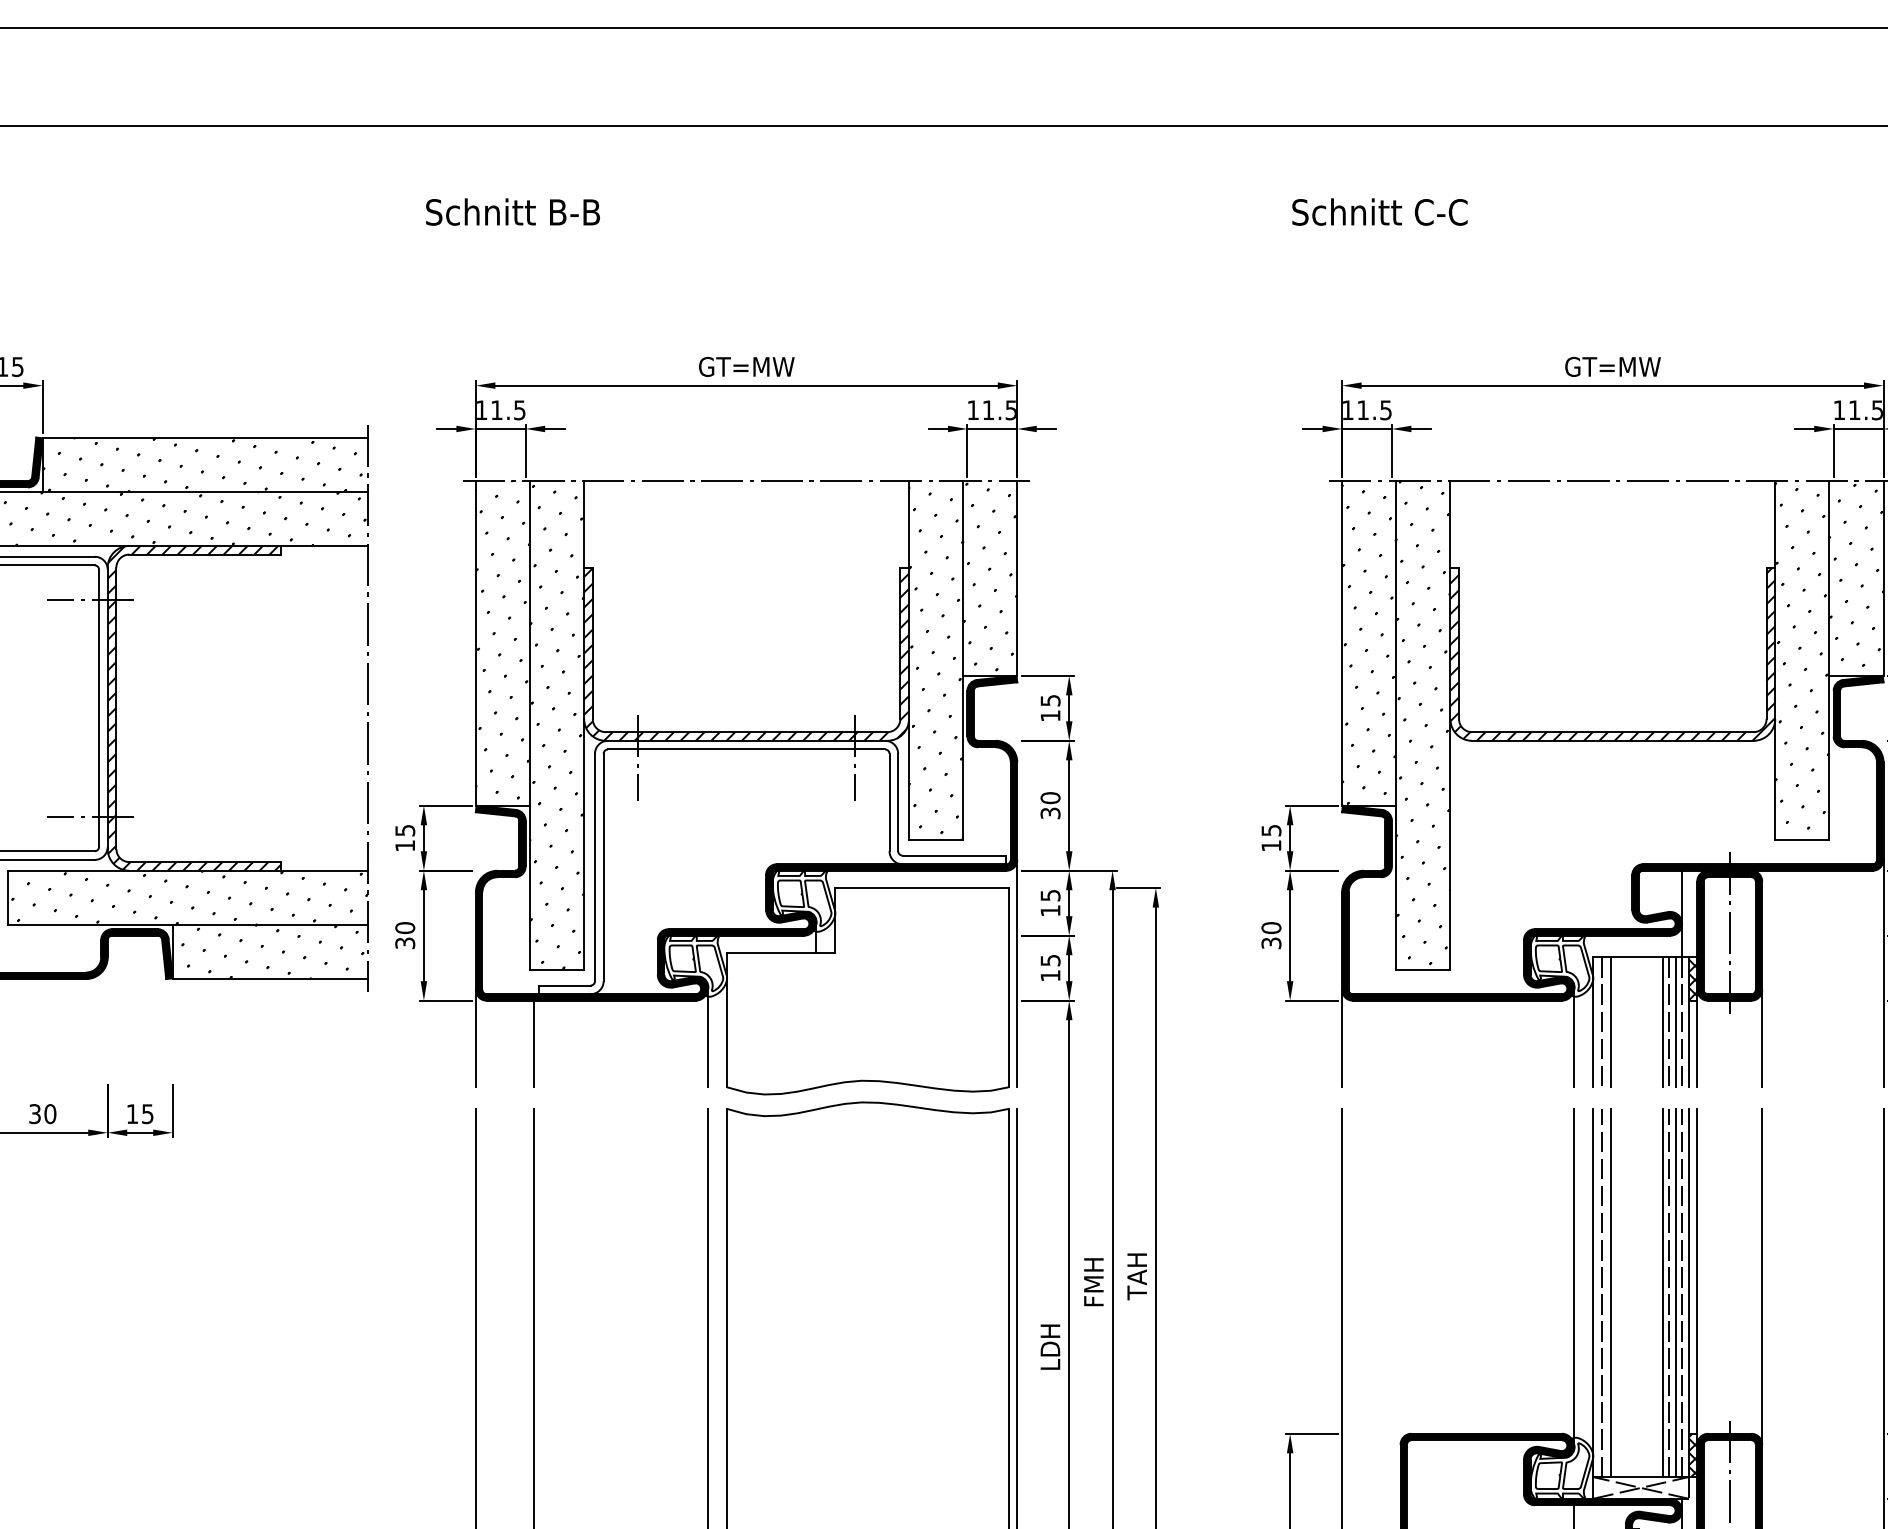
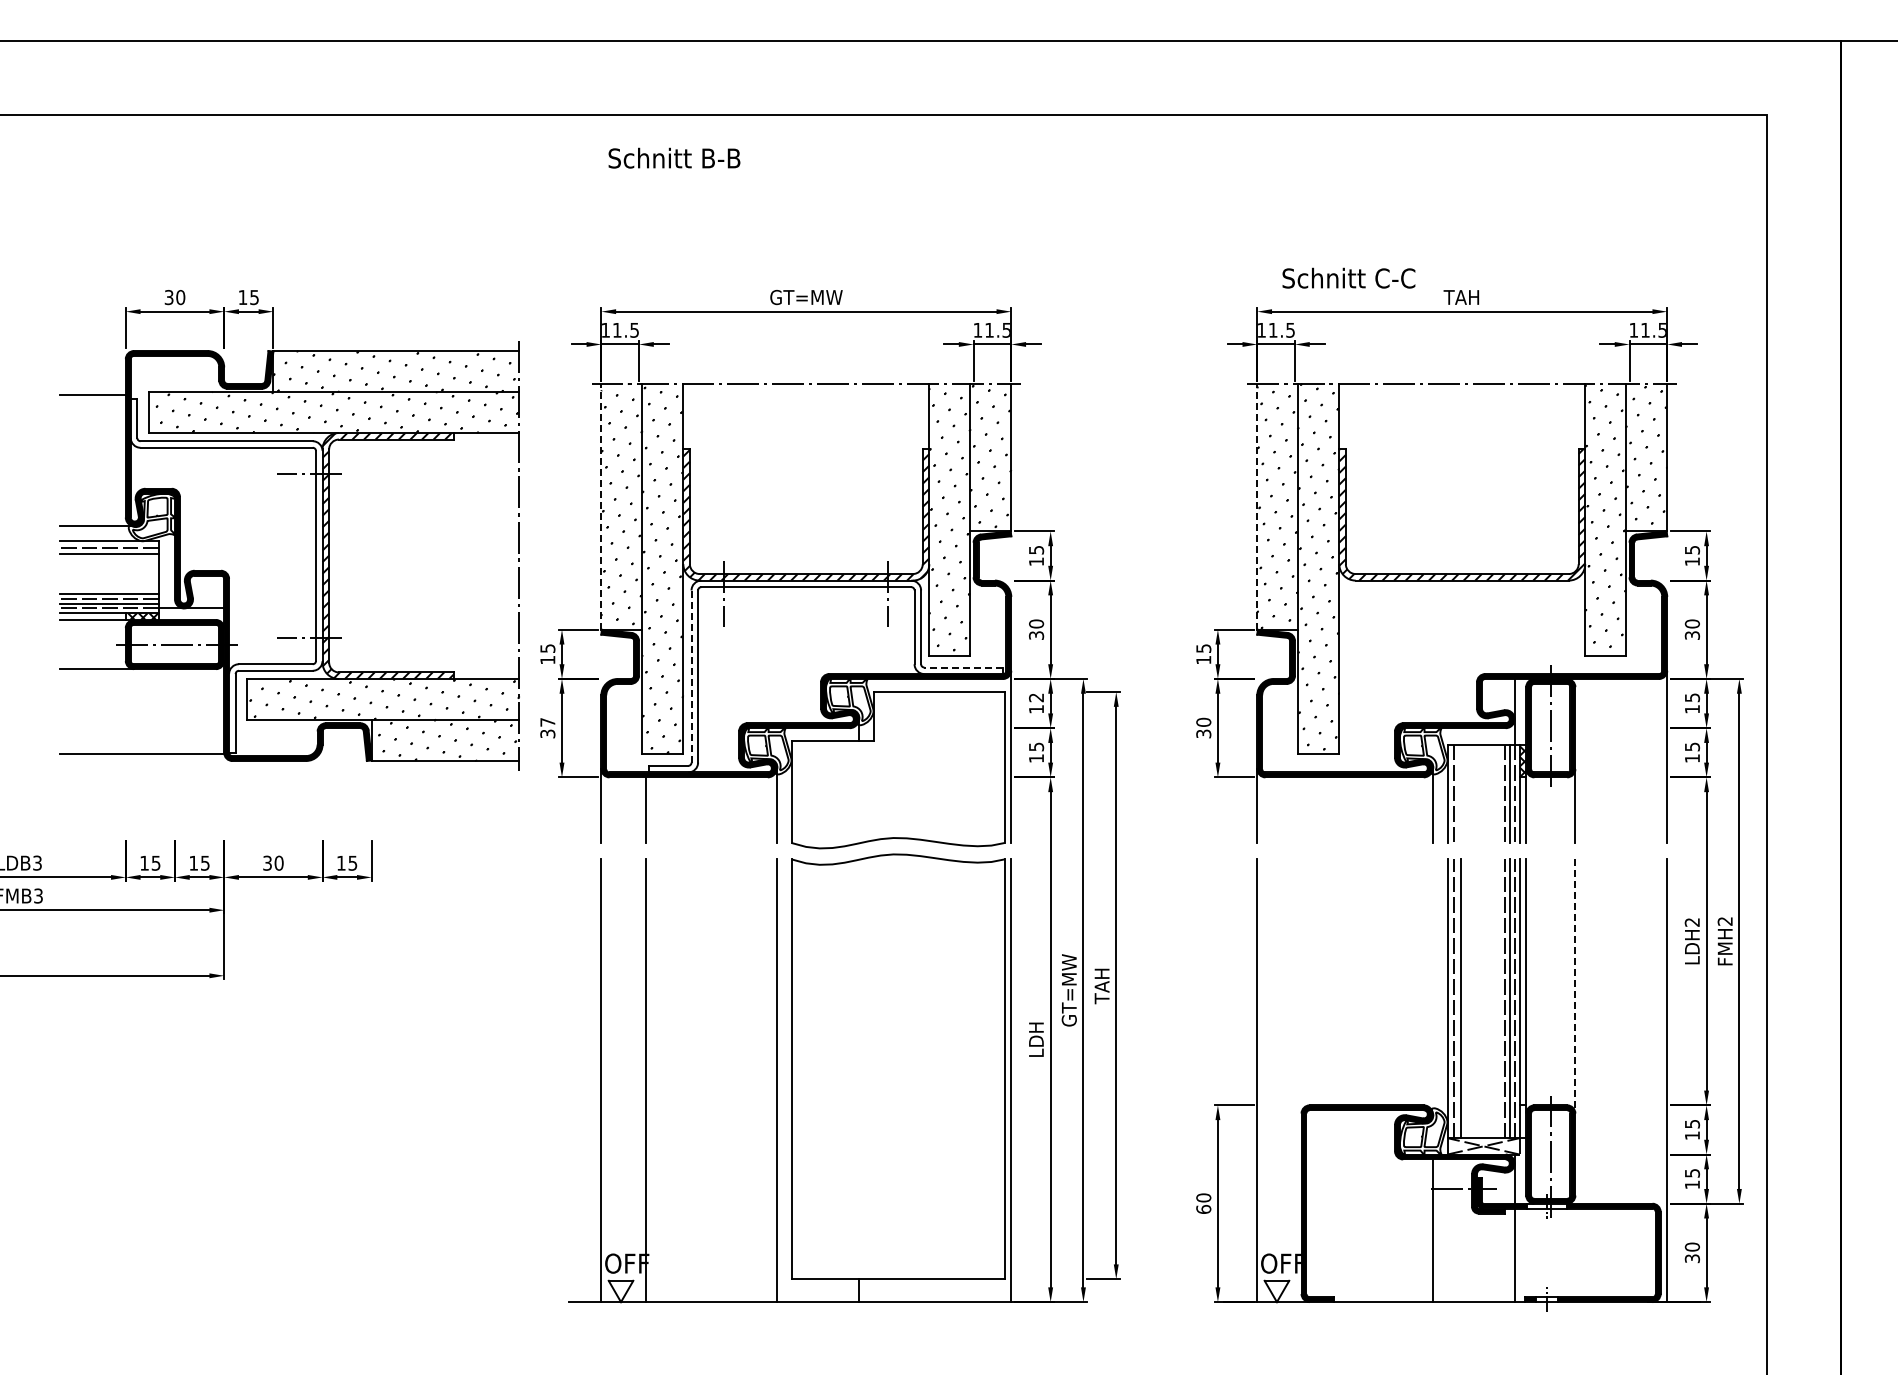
text: (513, 211) -> (674, 157), moved
text: (1379, 211) -> (1348, 277), moved
text: (1613, 366) -> (1462, 297), GT=MW -> TAH
line: (476, 642) -> (601, 506), solid -> dashed
line: (1342, 642) -> (1257, 506), solid -> dashed
line: (954, 855) -> (963, 667), solid -> dashed
line: (594, 867) -> (691, 676), solid -> dashed
text: (1050, 895) -> (1036, 697), 15 -> 12
text: (404, 926) -> (547, 721), 30 -> 37
line: (1610, 1021) -> (1460, 793), removed
line: (1661, 1021) -> (1499, 793), removed
line: (1573, 1276) -> (1432, 986), removed
line: (1762, 1276) -> (1575, 986), solid -> dashed
text: (1092, 1282) -> (1068, 990), FMH -> GT=MW
line: (1661, 1292) -> (1499, 998), removed
hatch: (1692, 1455) -> (1522, 1121), removed

